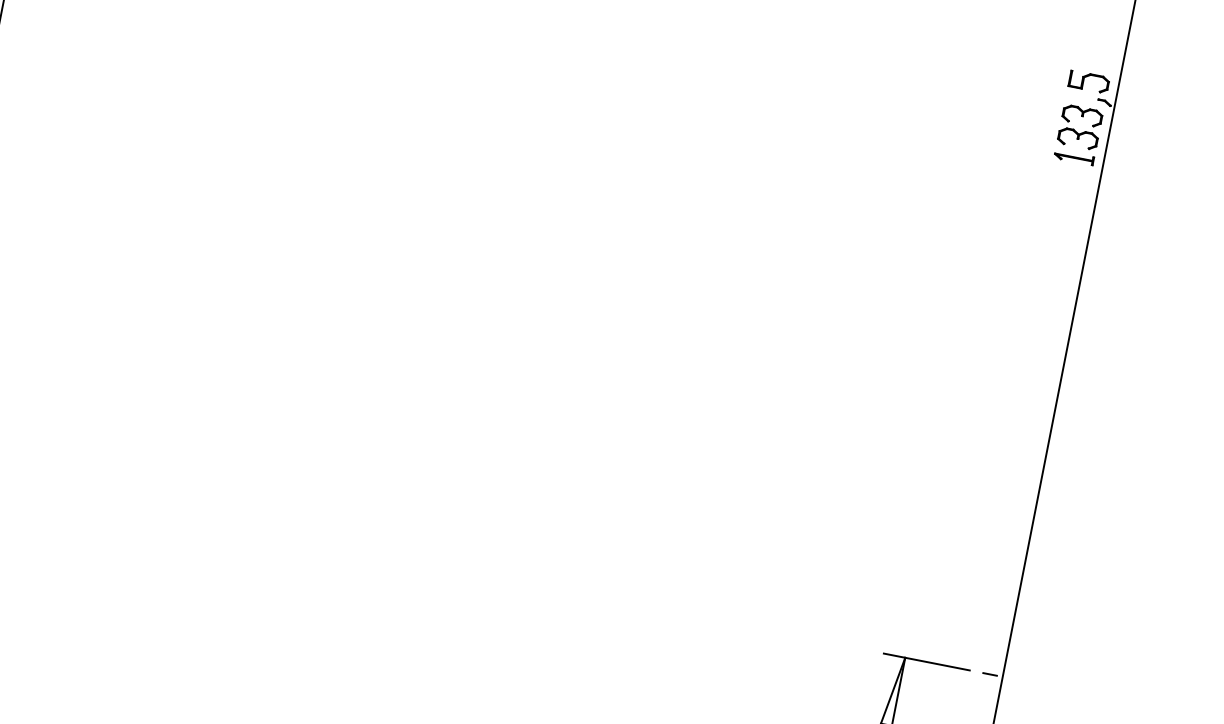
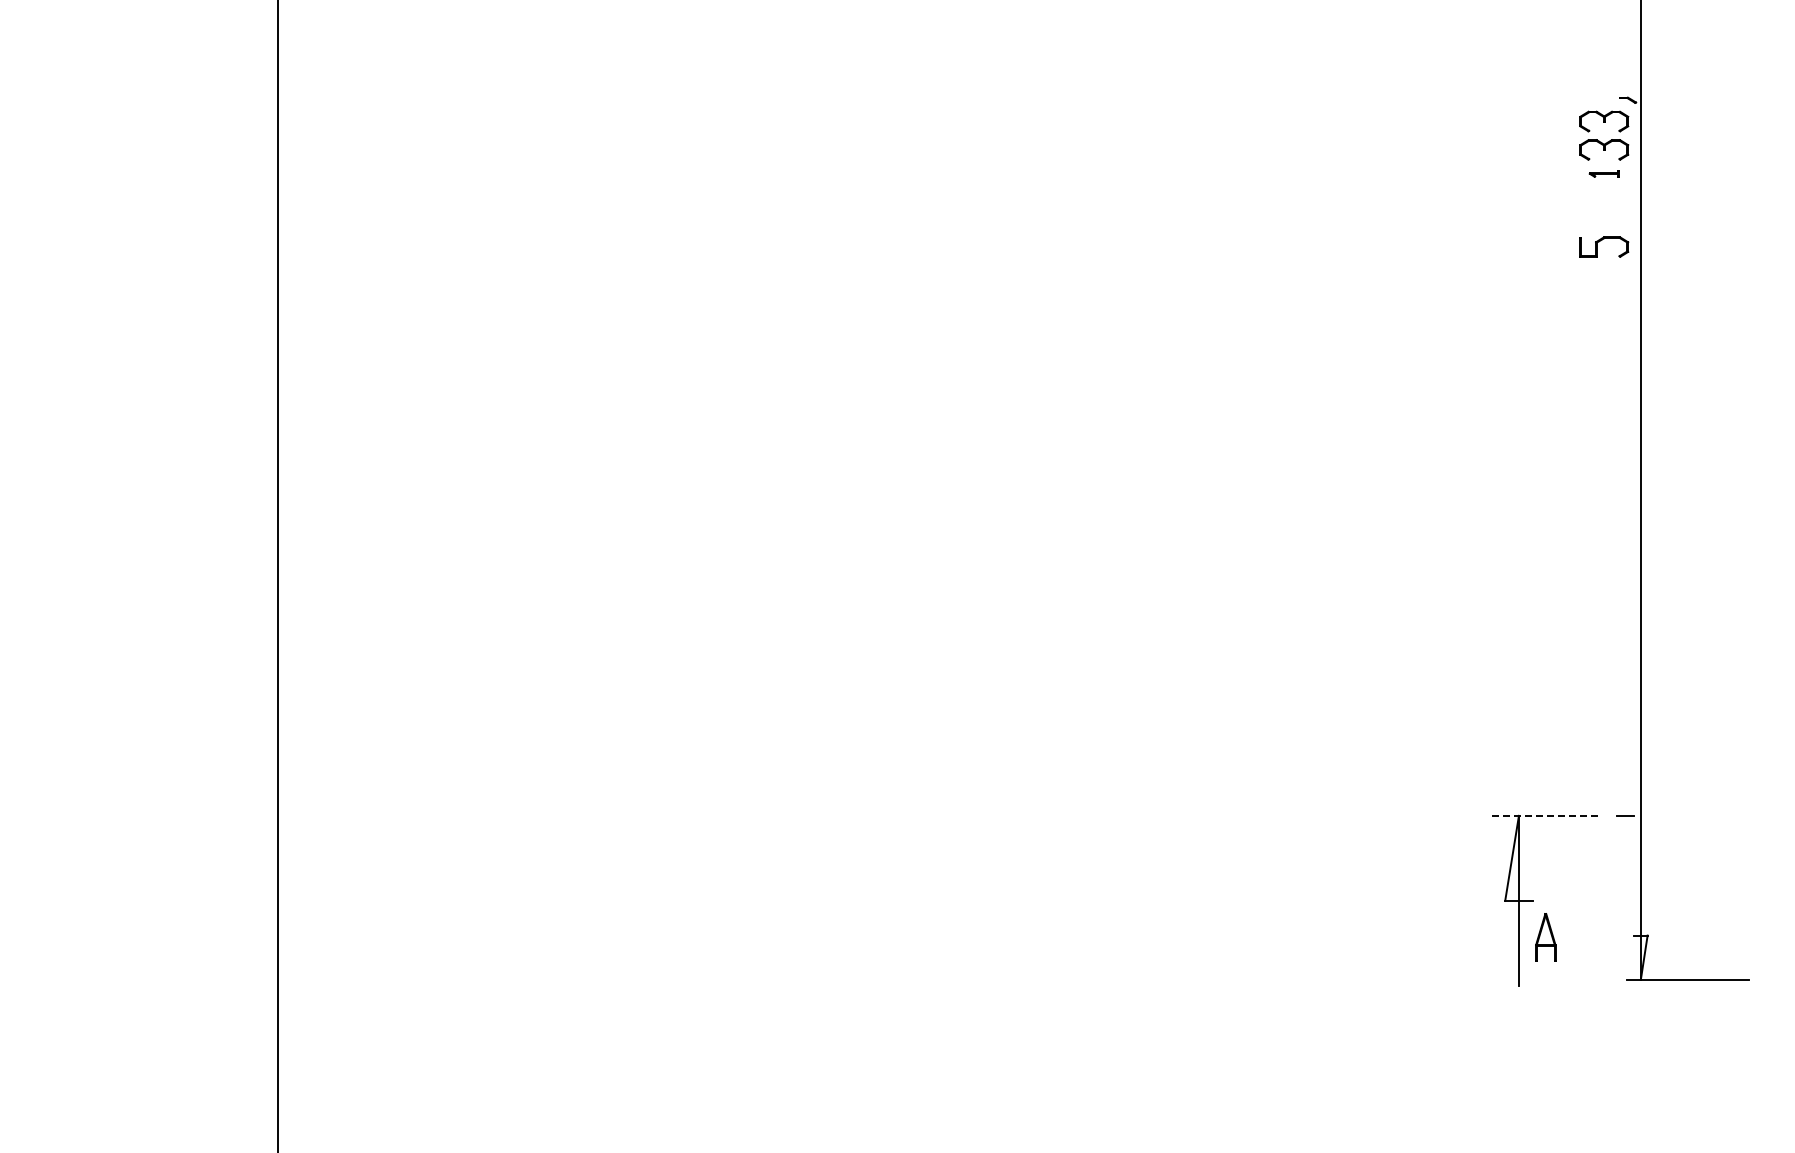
part: (1088, 76) -> (1602, 240), moved
part: (1073, 157) -> (1603, 173), size x0.6
line: (926, 661) -> (1545, 815), solid -> dashed

